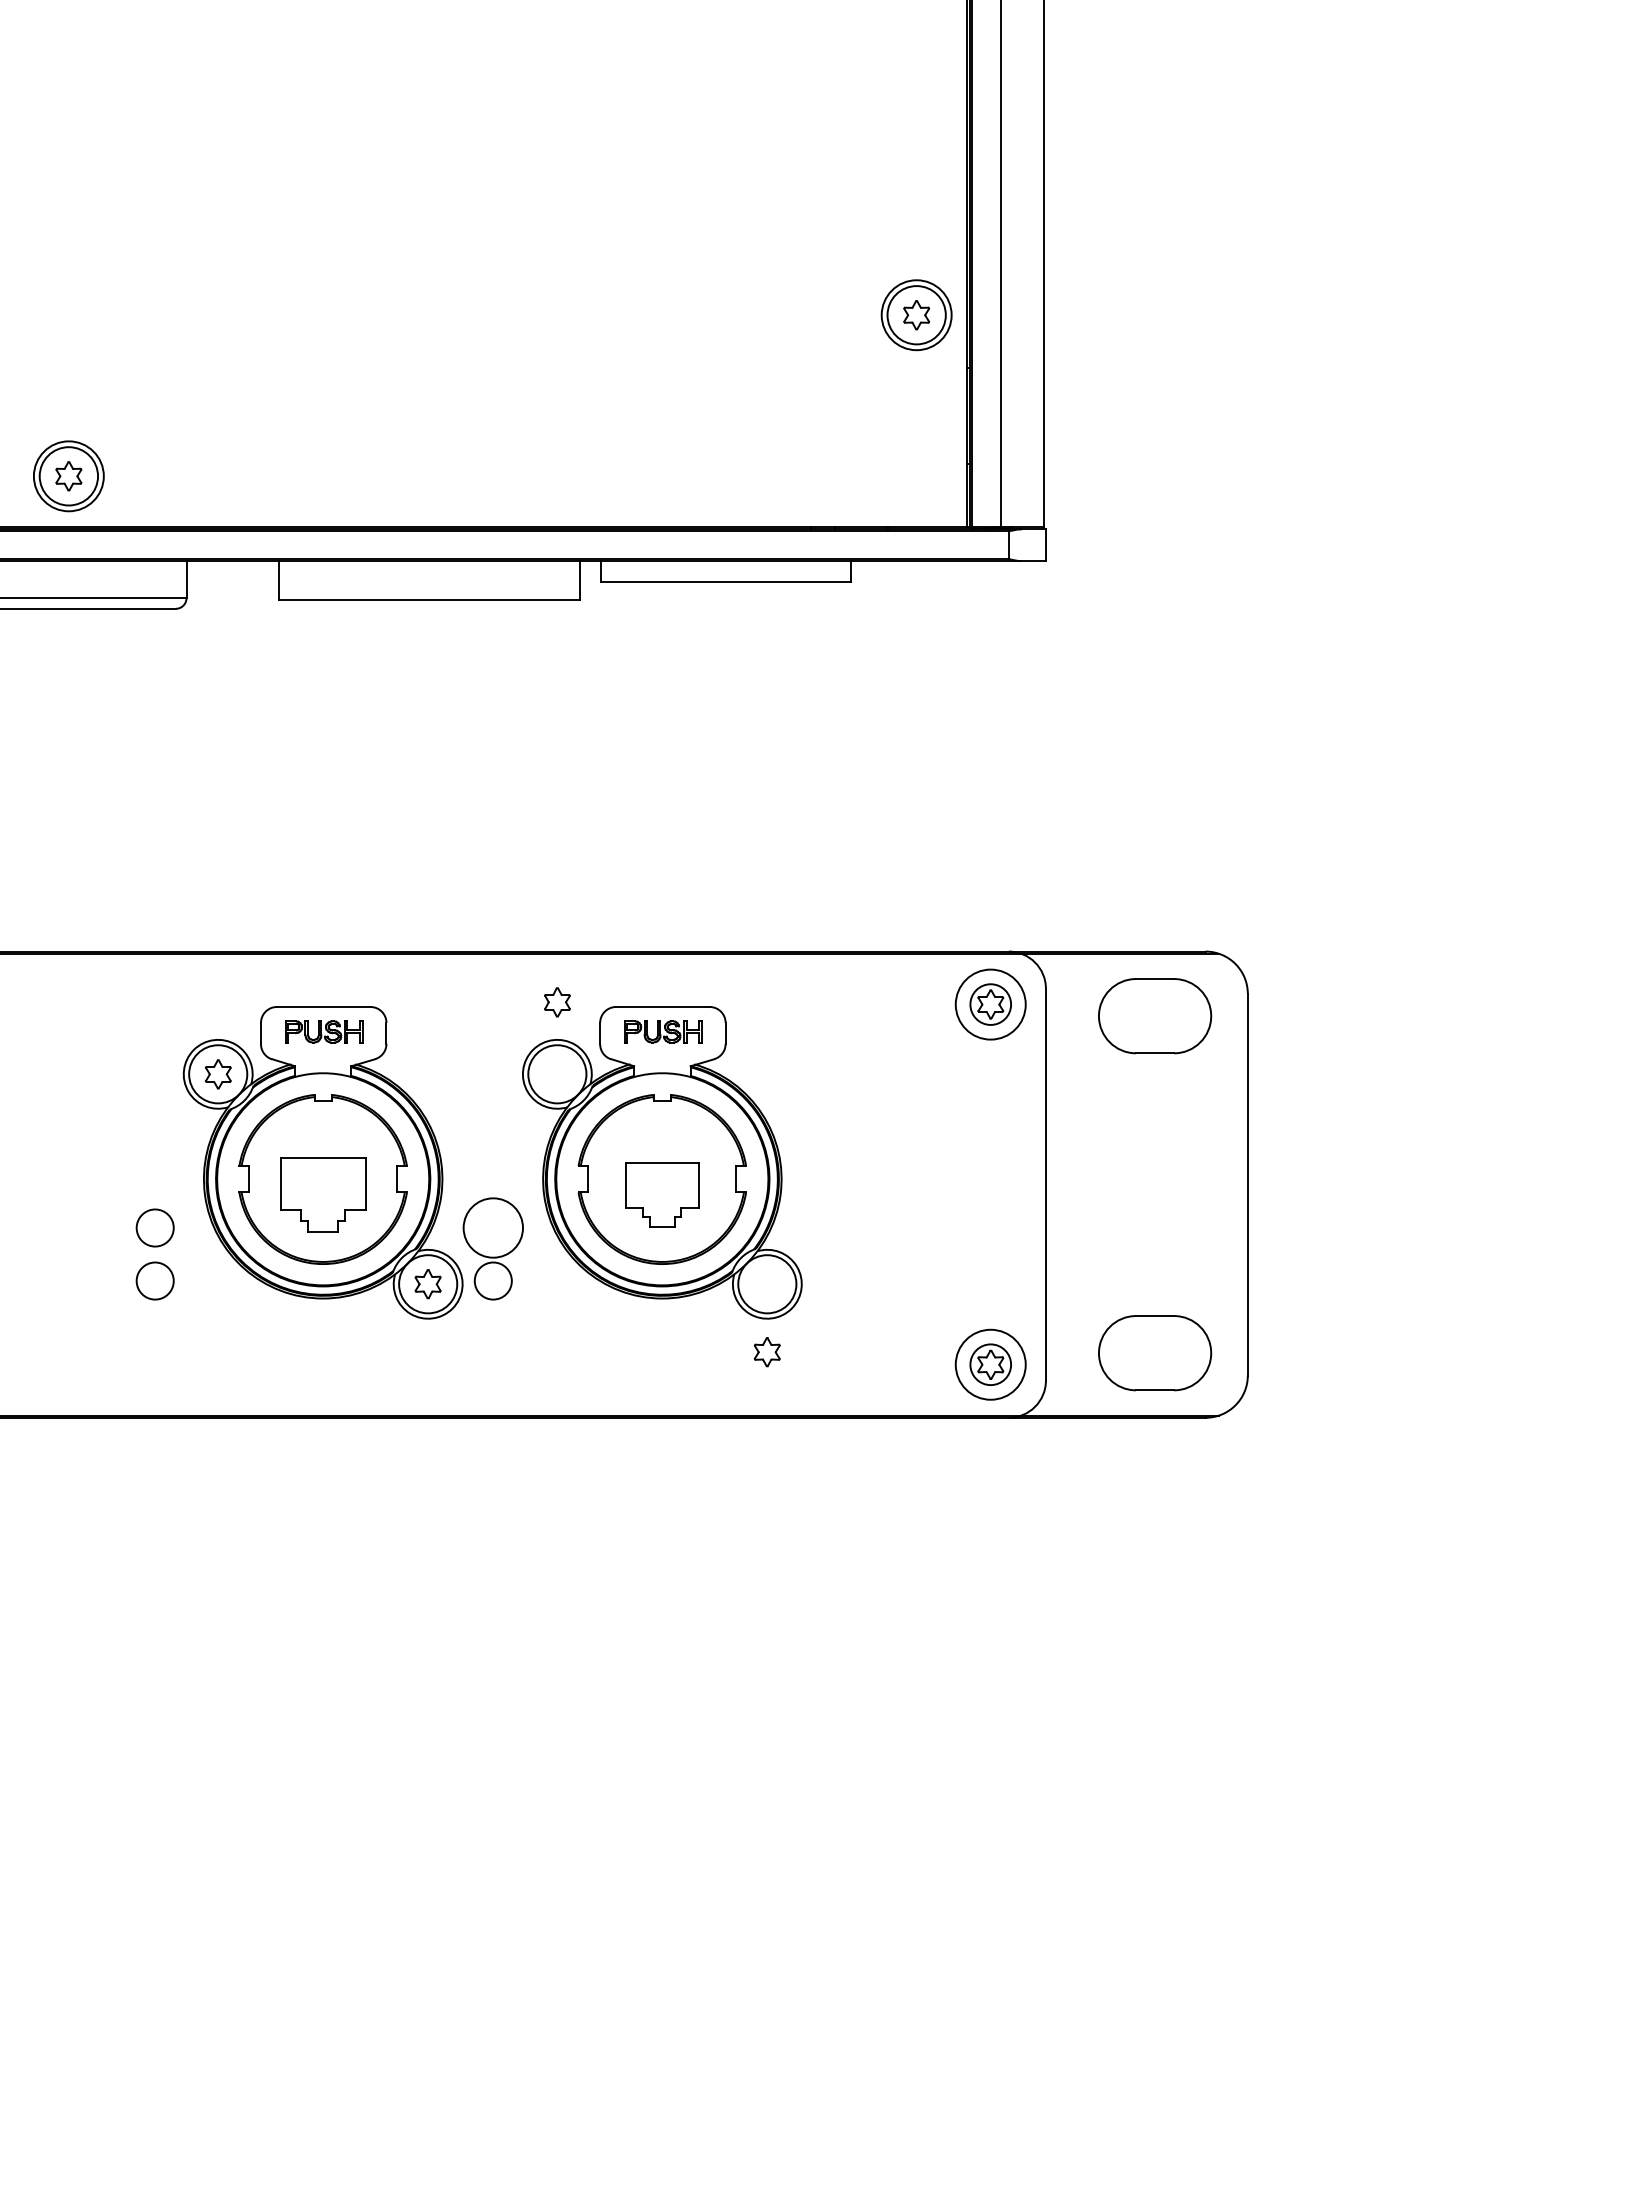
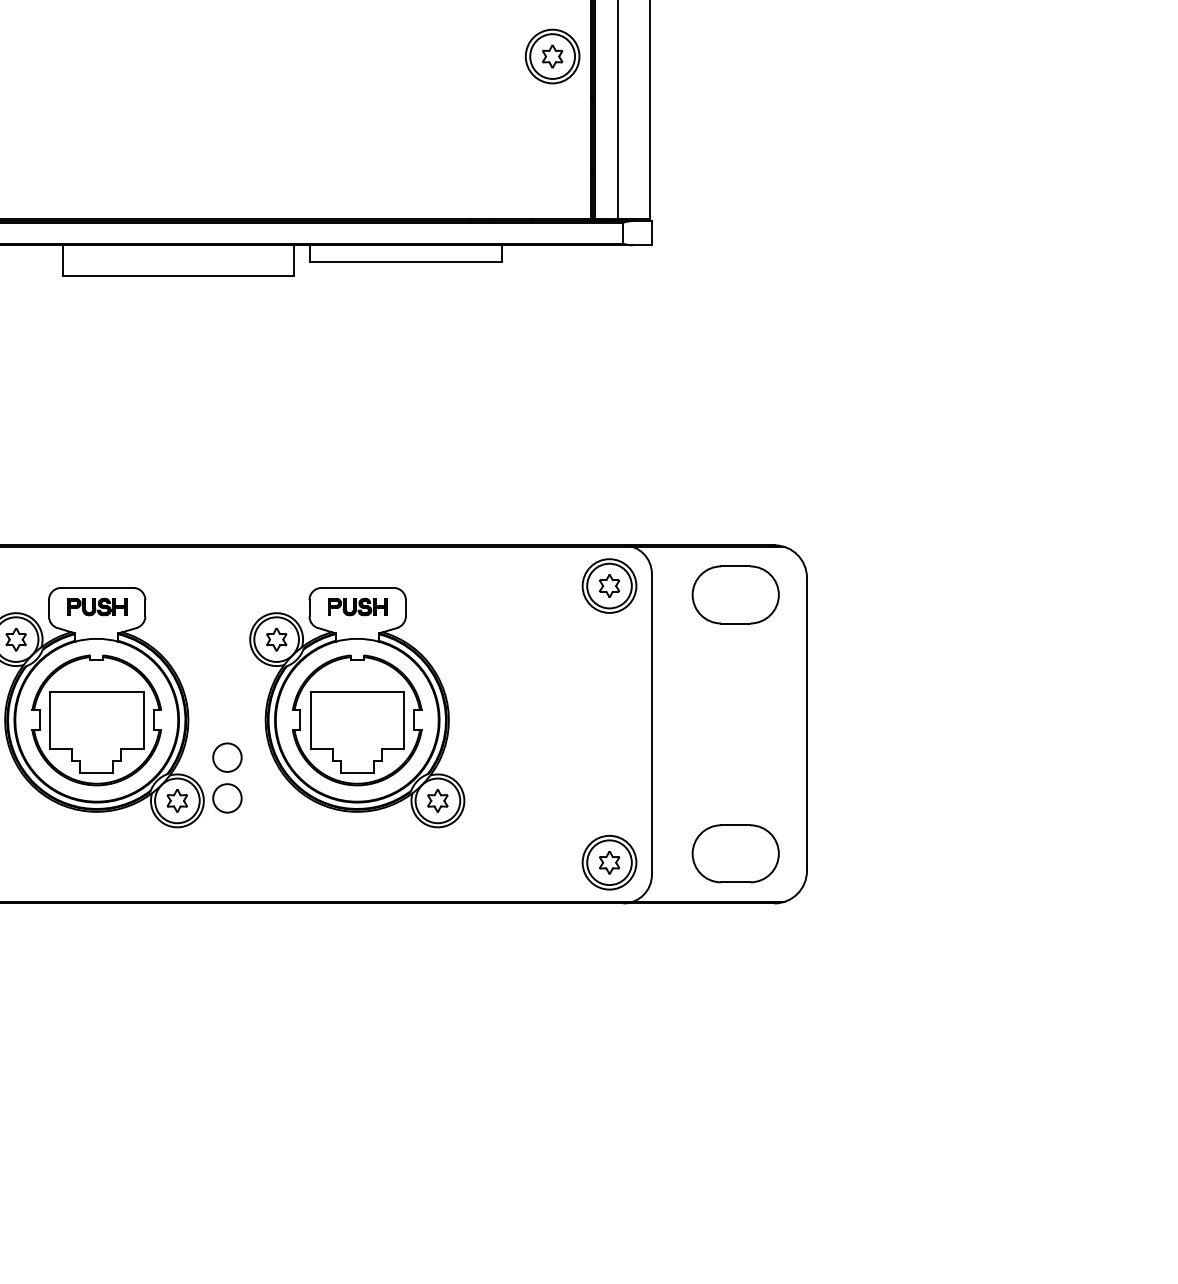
part: (557, 1002) -> (276, 639), moved
circle: (990, 1004) -> (609, 585), size x1.43
part: (322, 1194) -> (96, 731), size x1.43
part: (662, 1194) -> (357, 731), size x1.67
circle: (492, 1227) -> (226, 757), size x0.62
part: (766, 1352) -> (437, 801), moved
circle: (990, 1364) -> (609, 862), size x1.43

